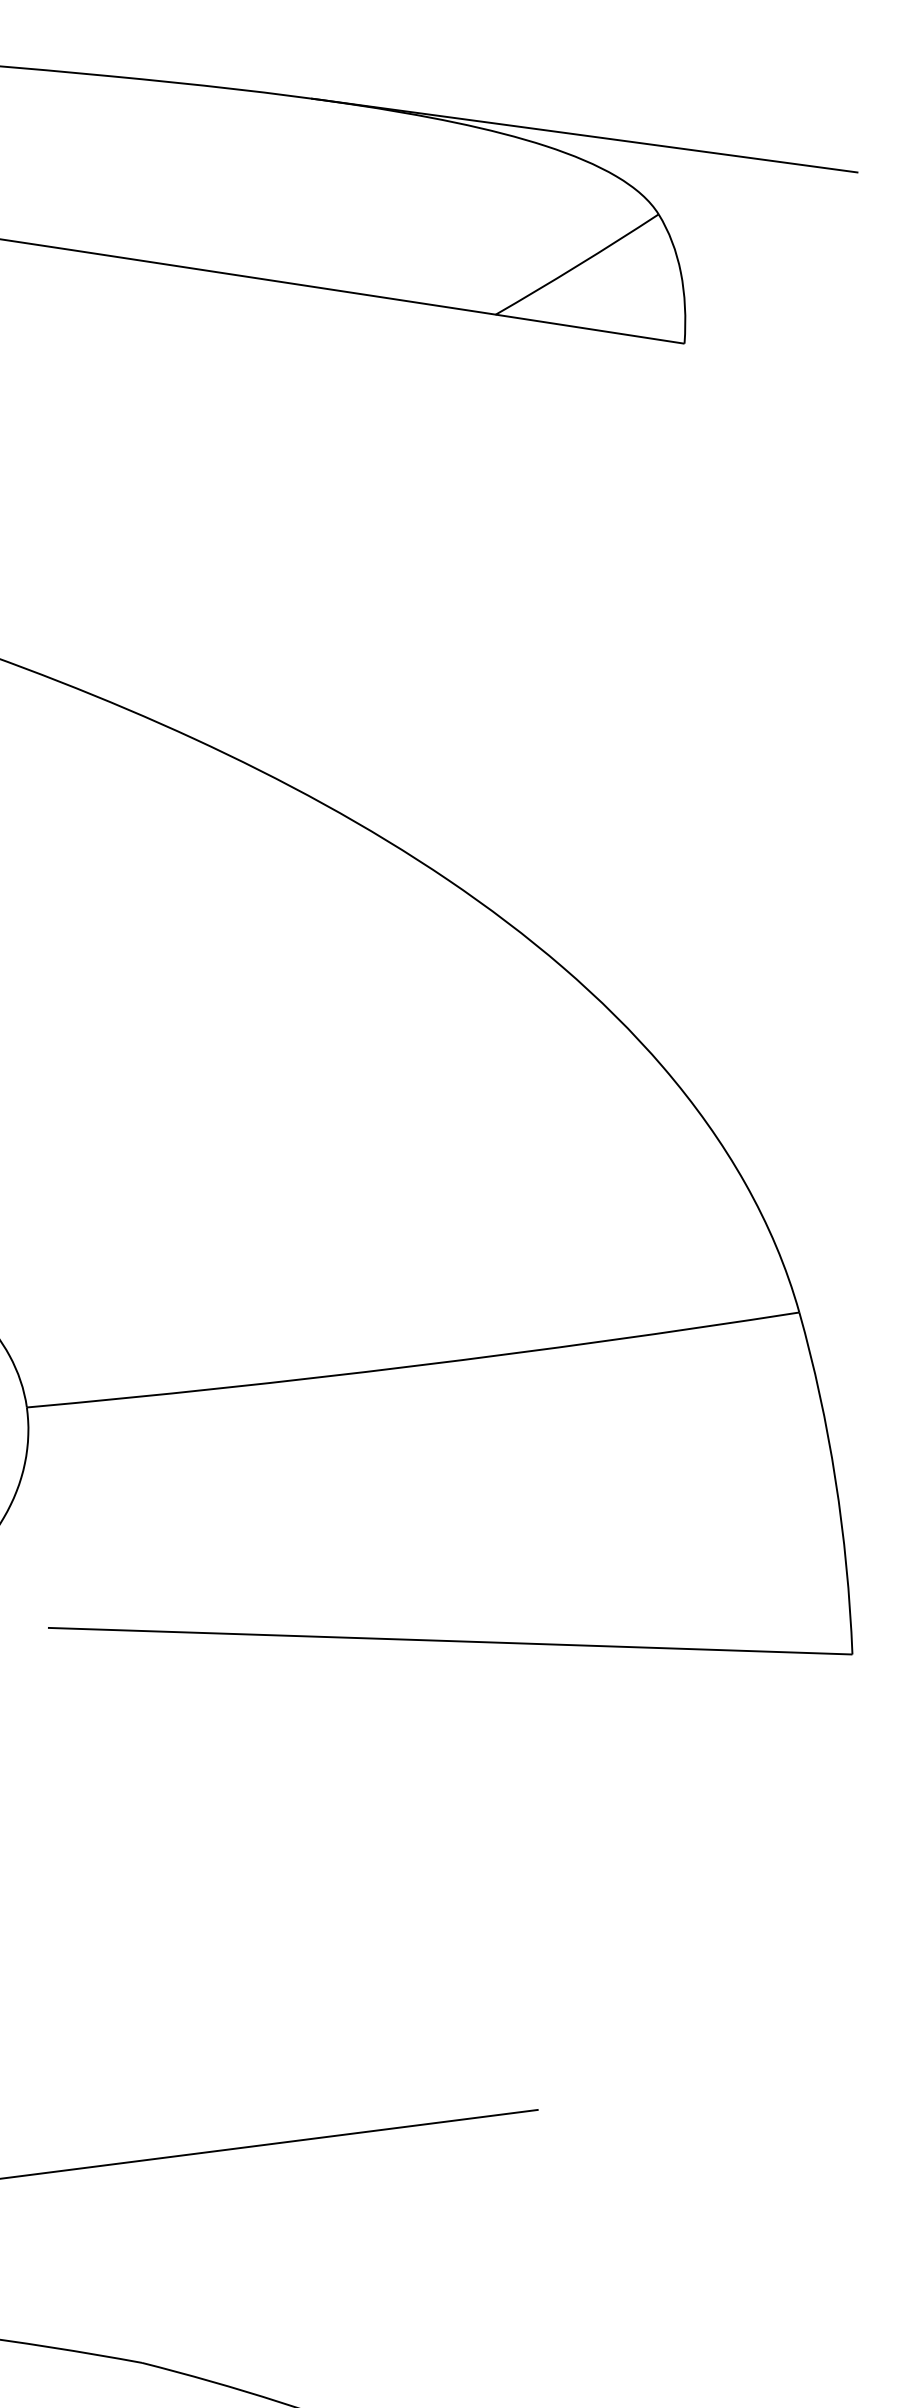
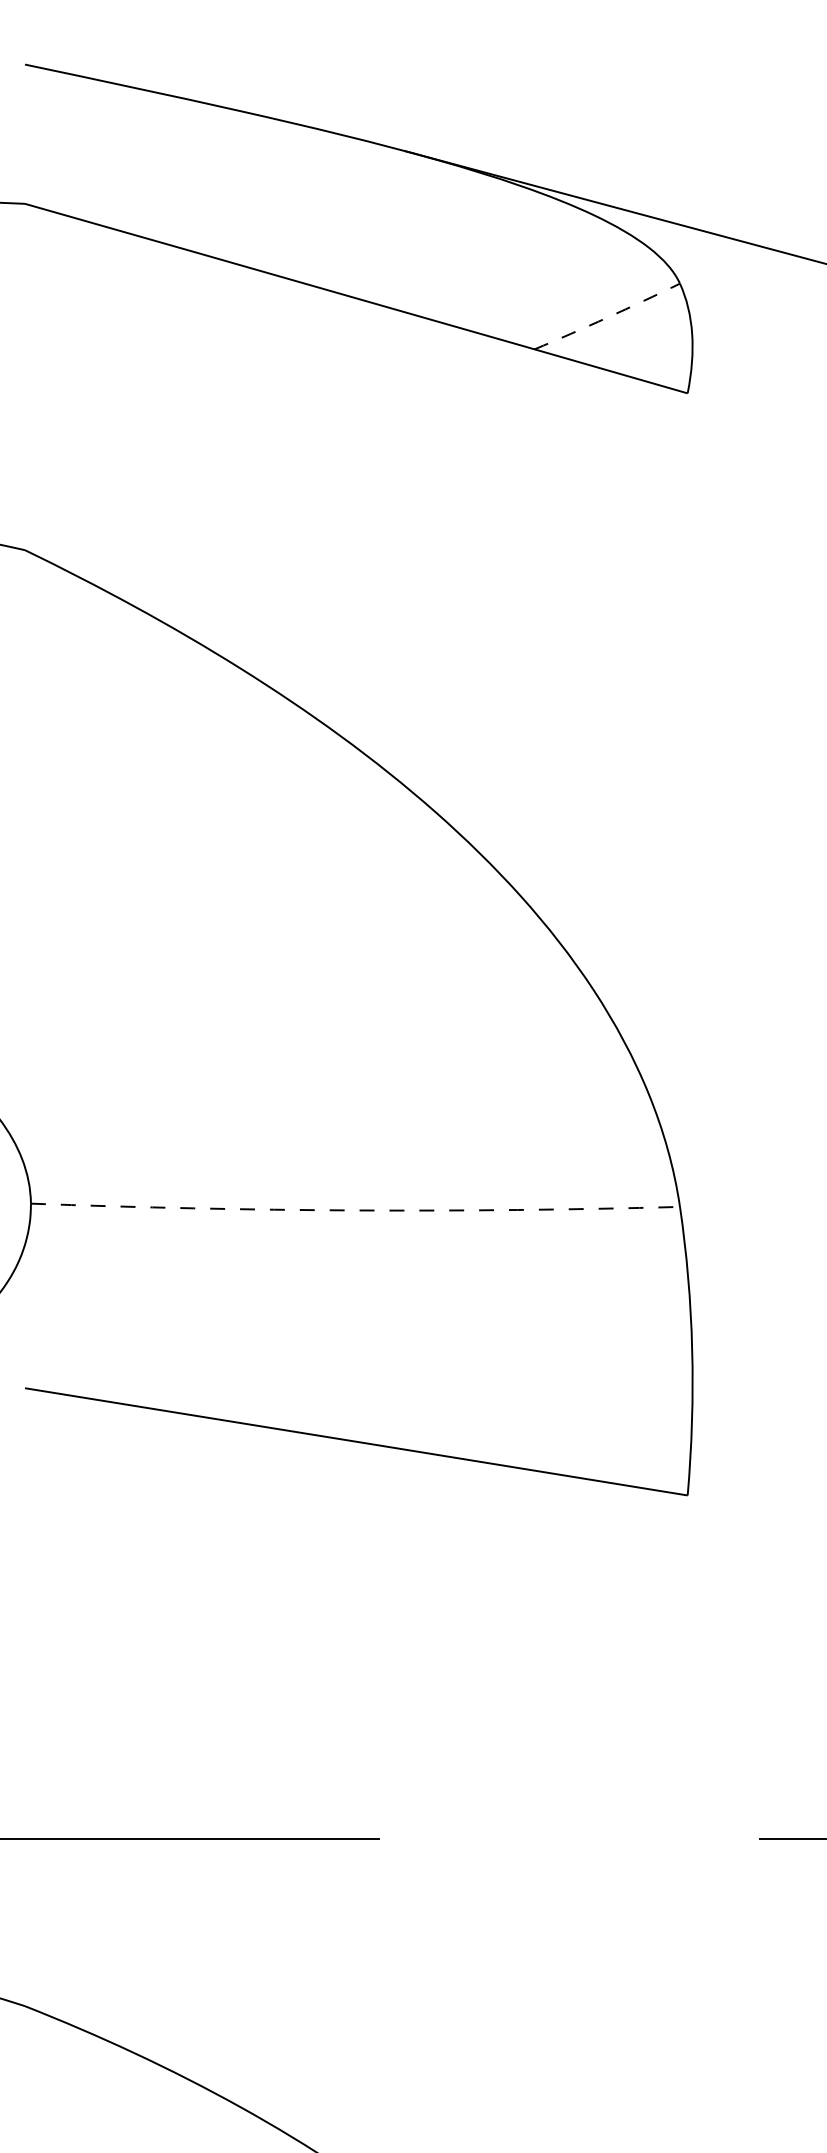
arc: (577, 265) -> (607, 317), solid -> dashed
arc: (413, 1366) -> (355, 1210), solid -> dashed

